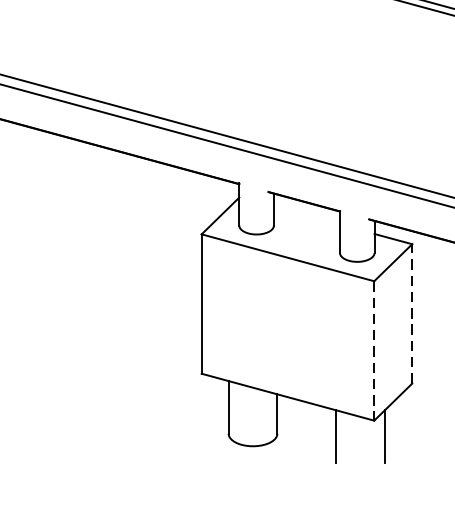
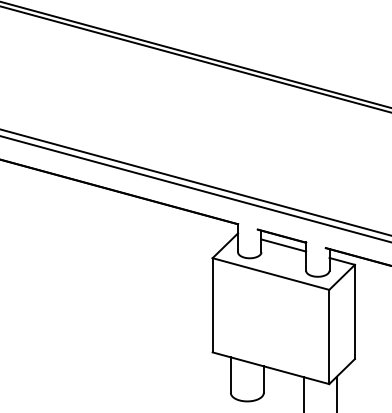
line: (306, 215) -> (283, 245), added
line: (411, 313) -> (354, 311), dashed -> solid
line: (374, 351) -> (329, 337), dashed -> solid

